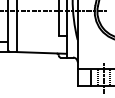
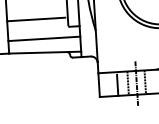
line: (36, 29) -> (35, 19), added
line: (41, 43) -> (44, 39), added

